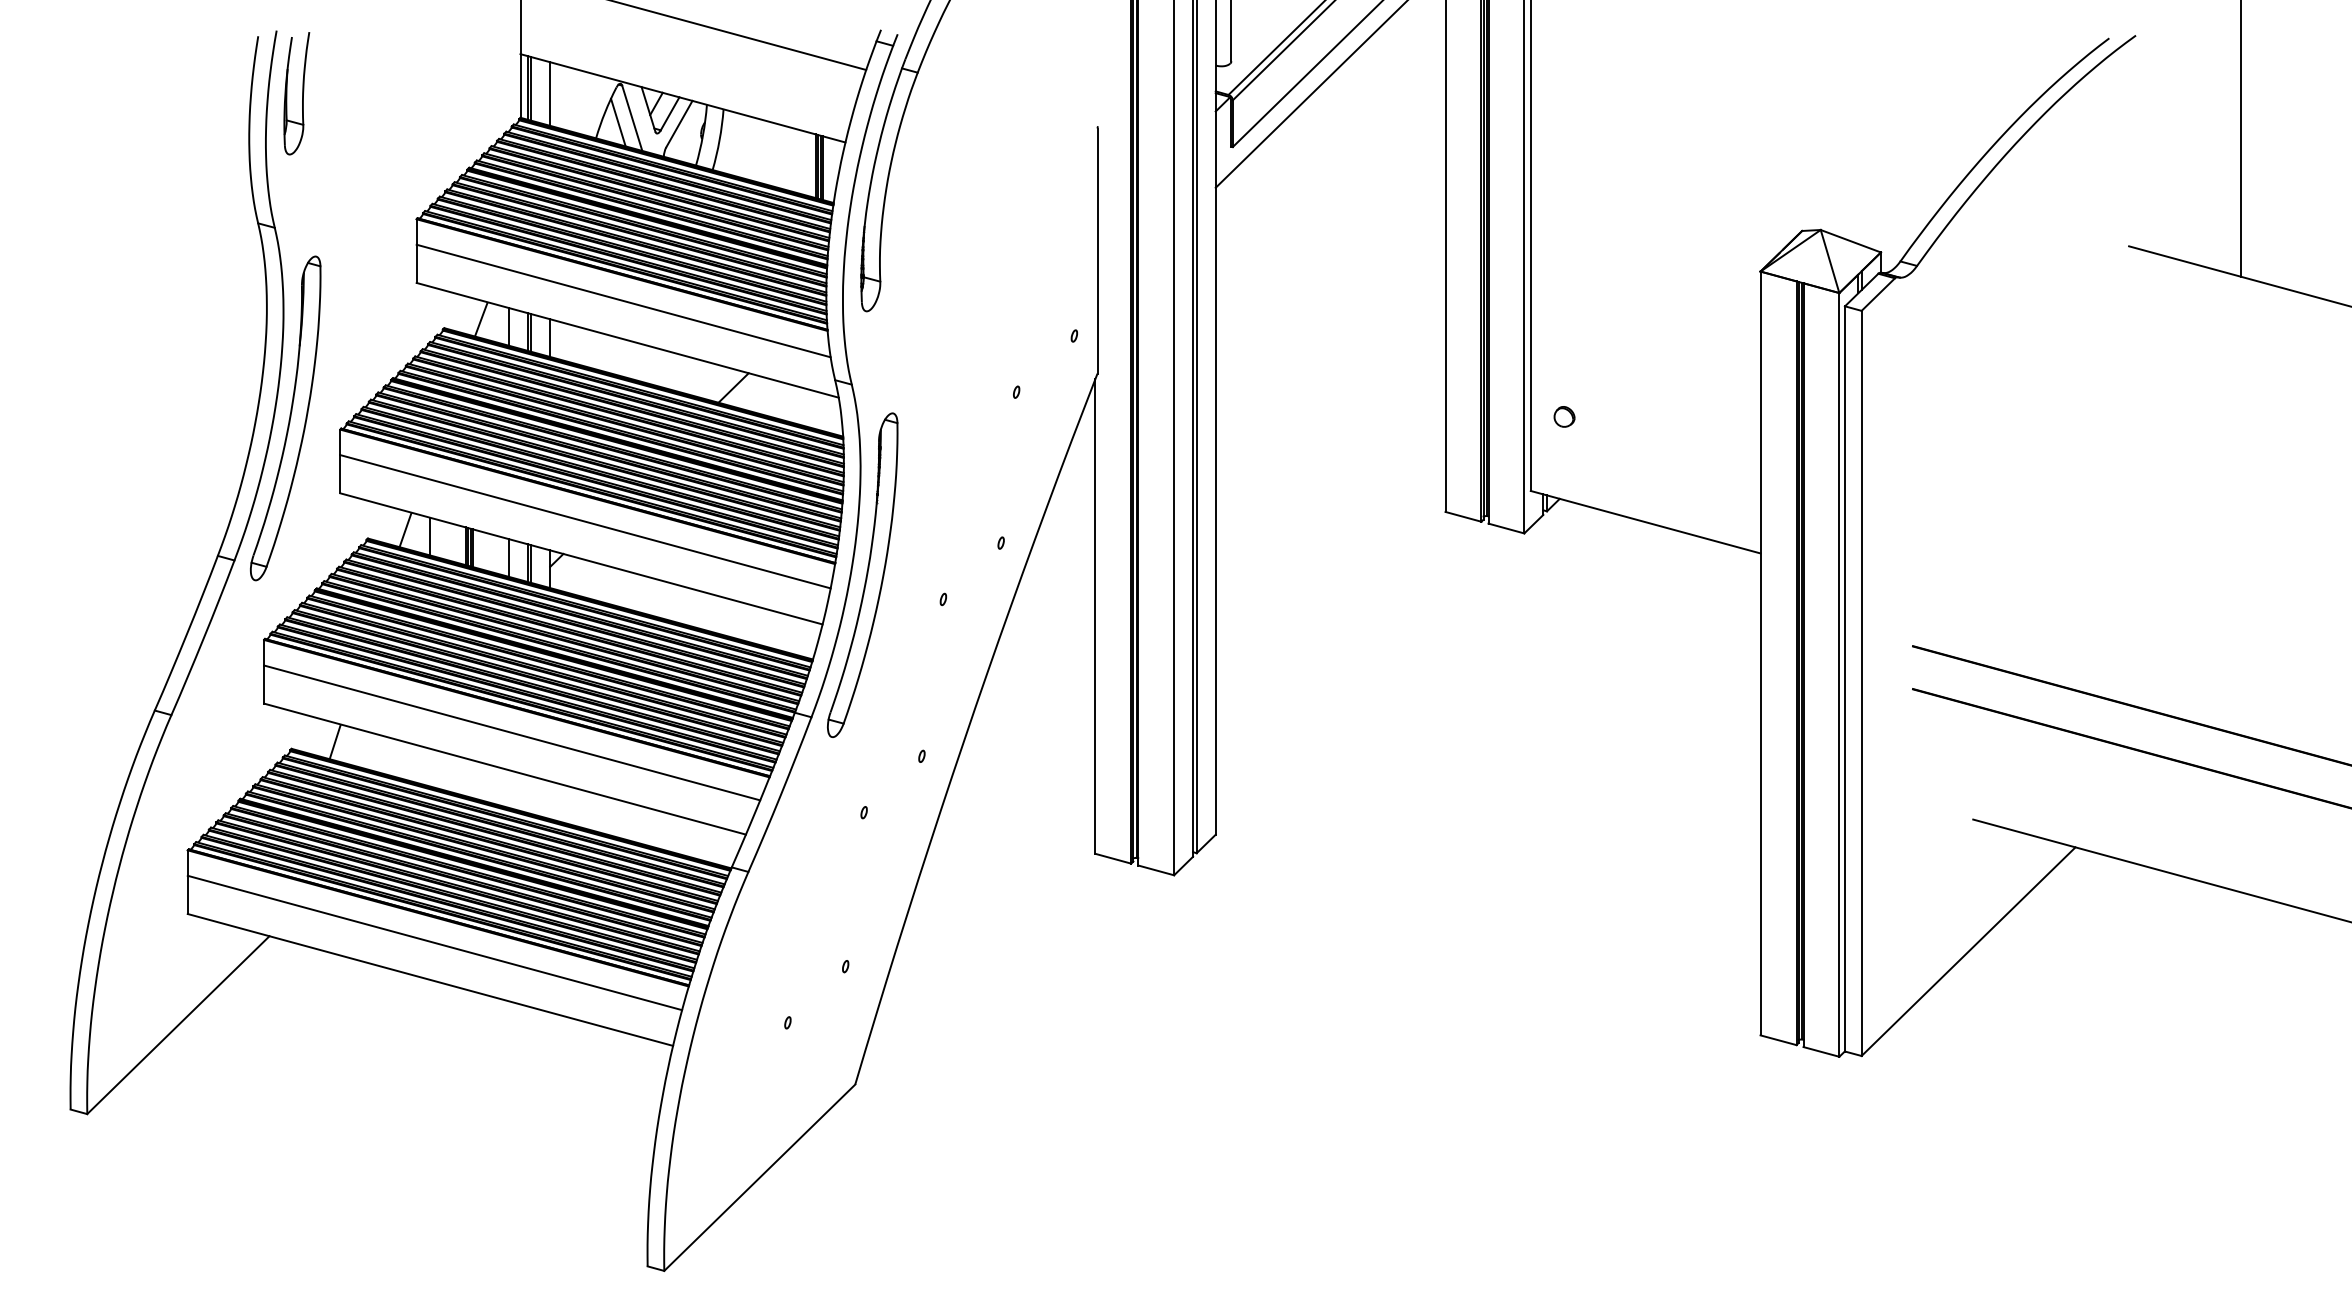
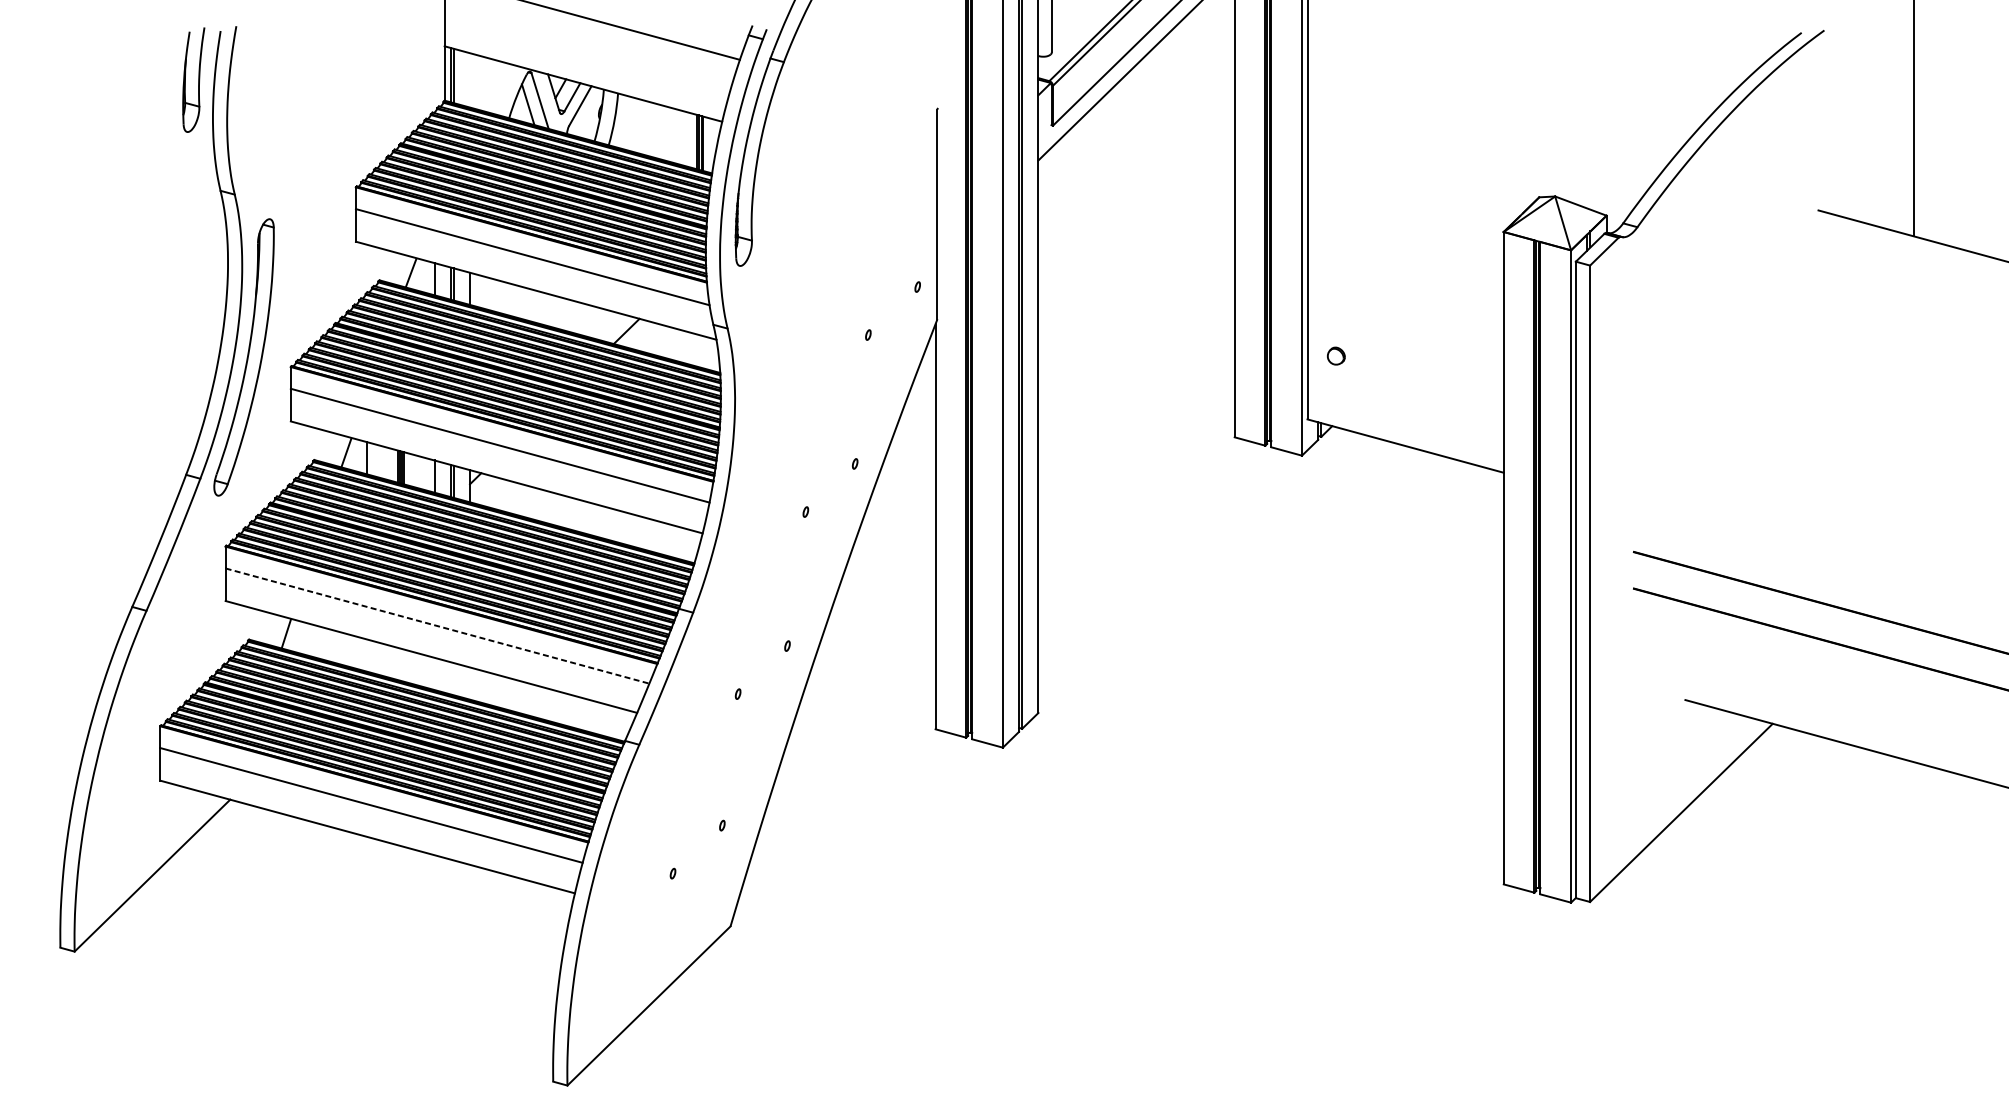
part: (296, 93) -> (193, 79), moved
line: (550, 93) -> (470, 79), removed
part: (862, 574) -> (736, 490), removed
line: (512, 733) -> (437, 626), solid -> dashed

